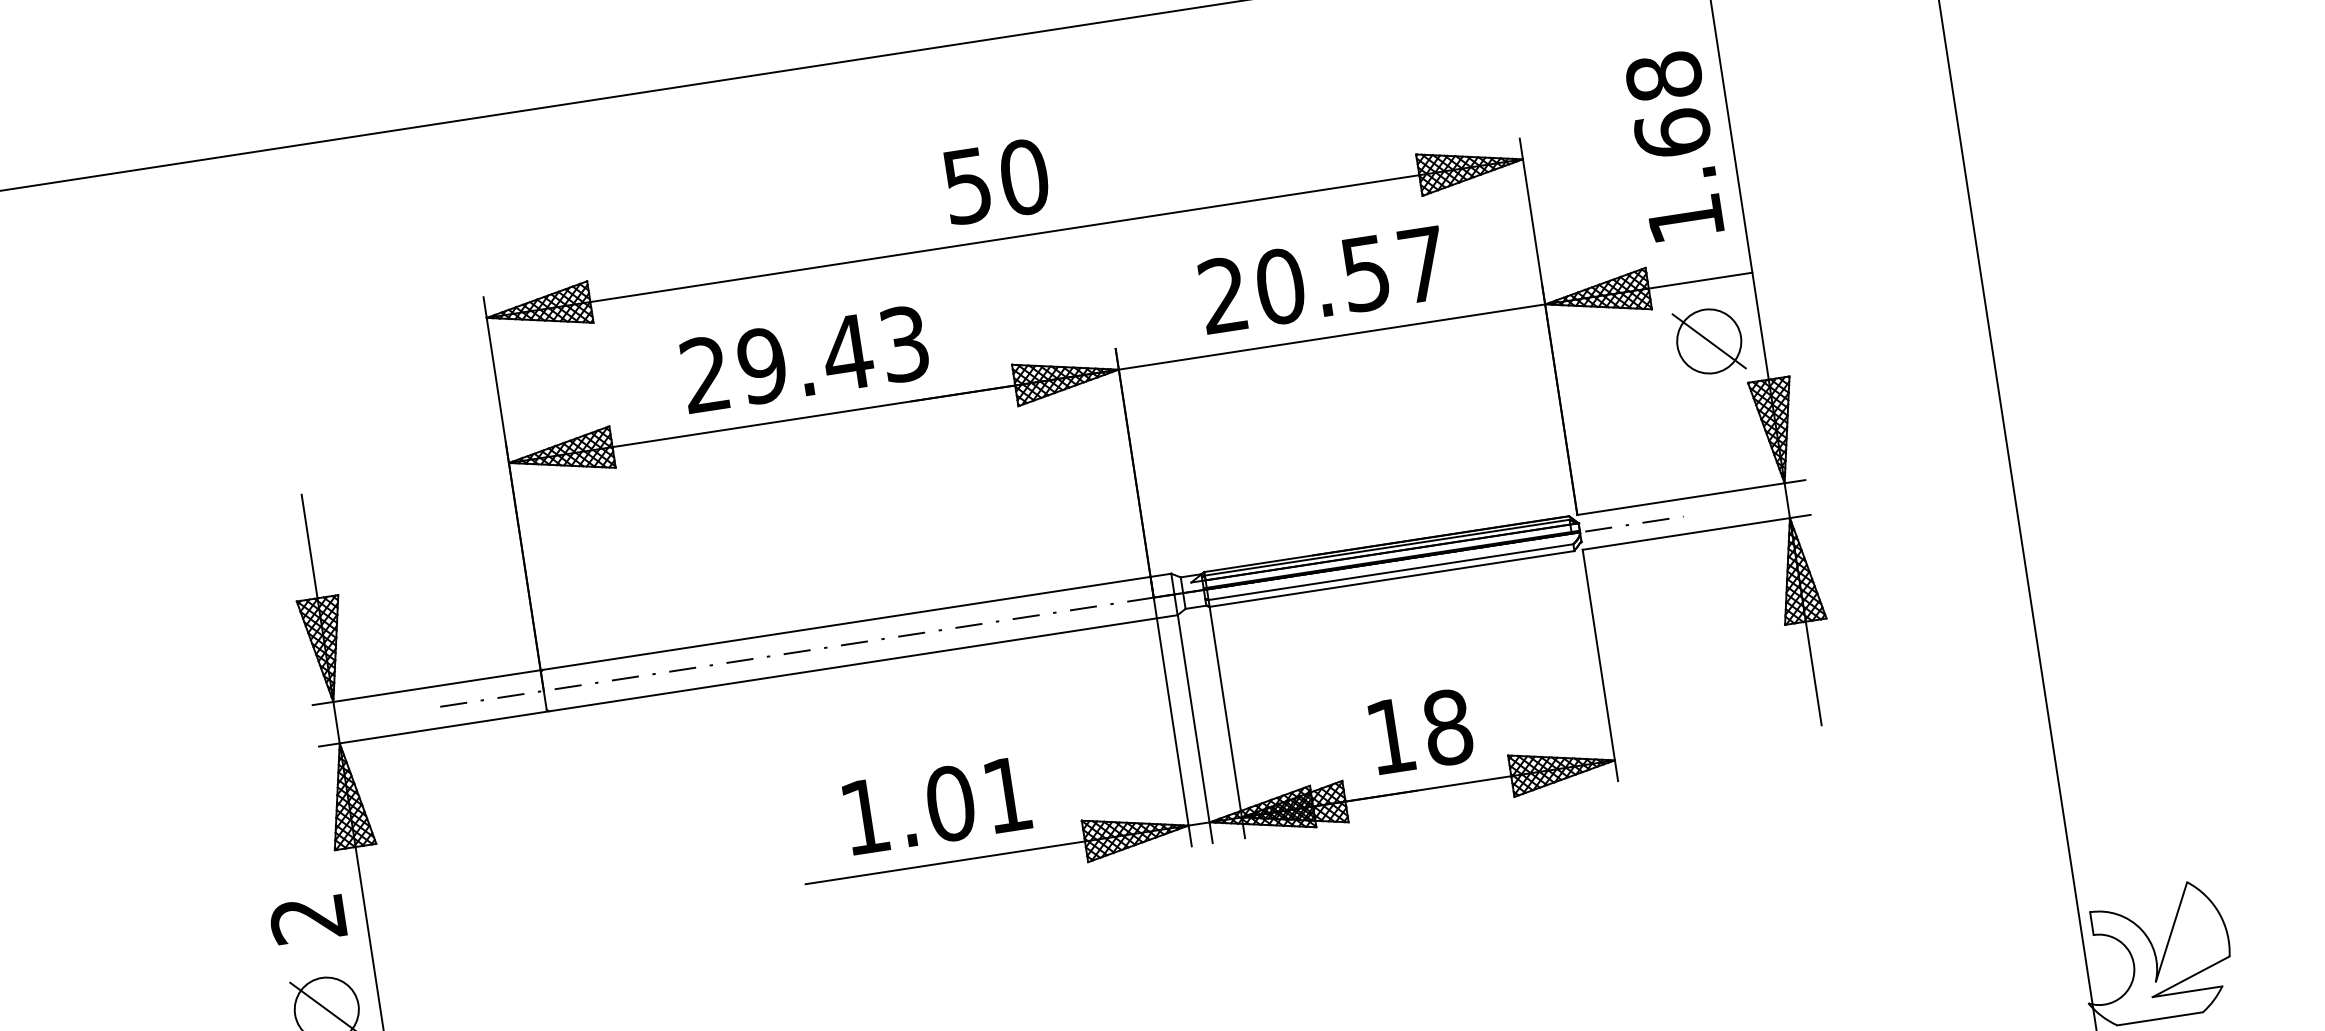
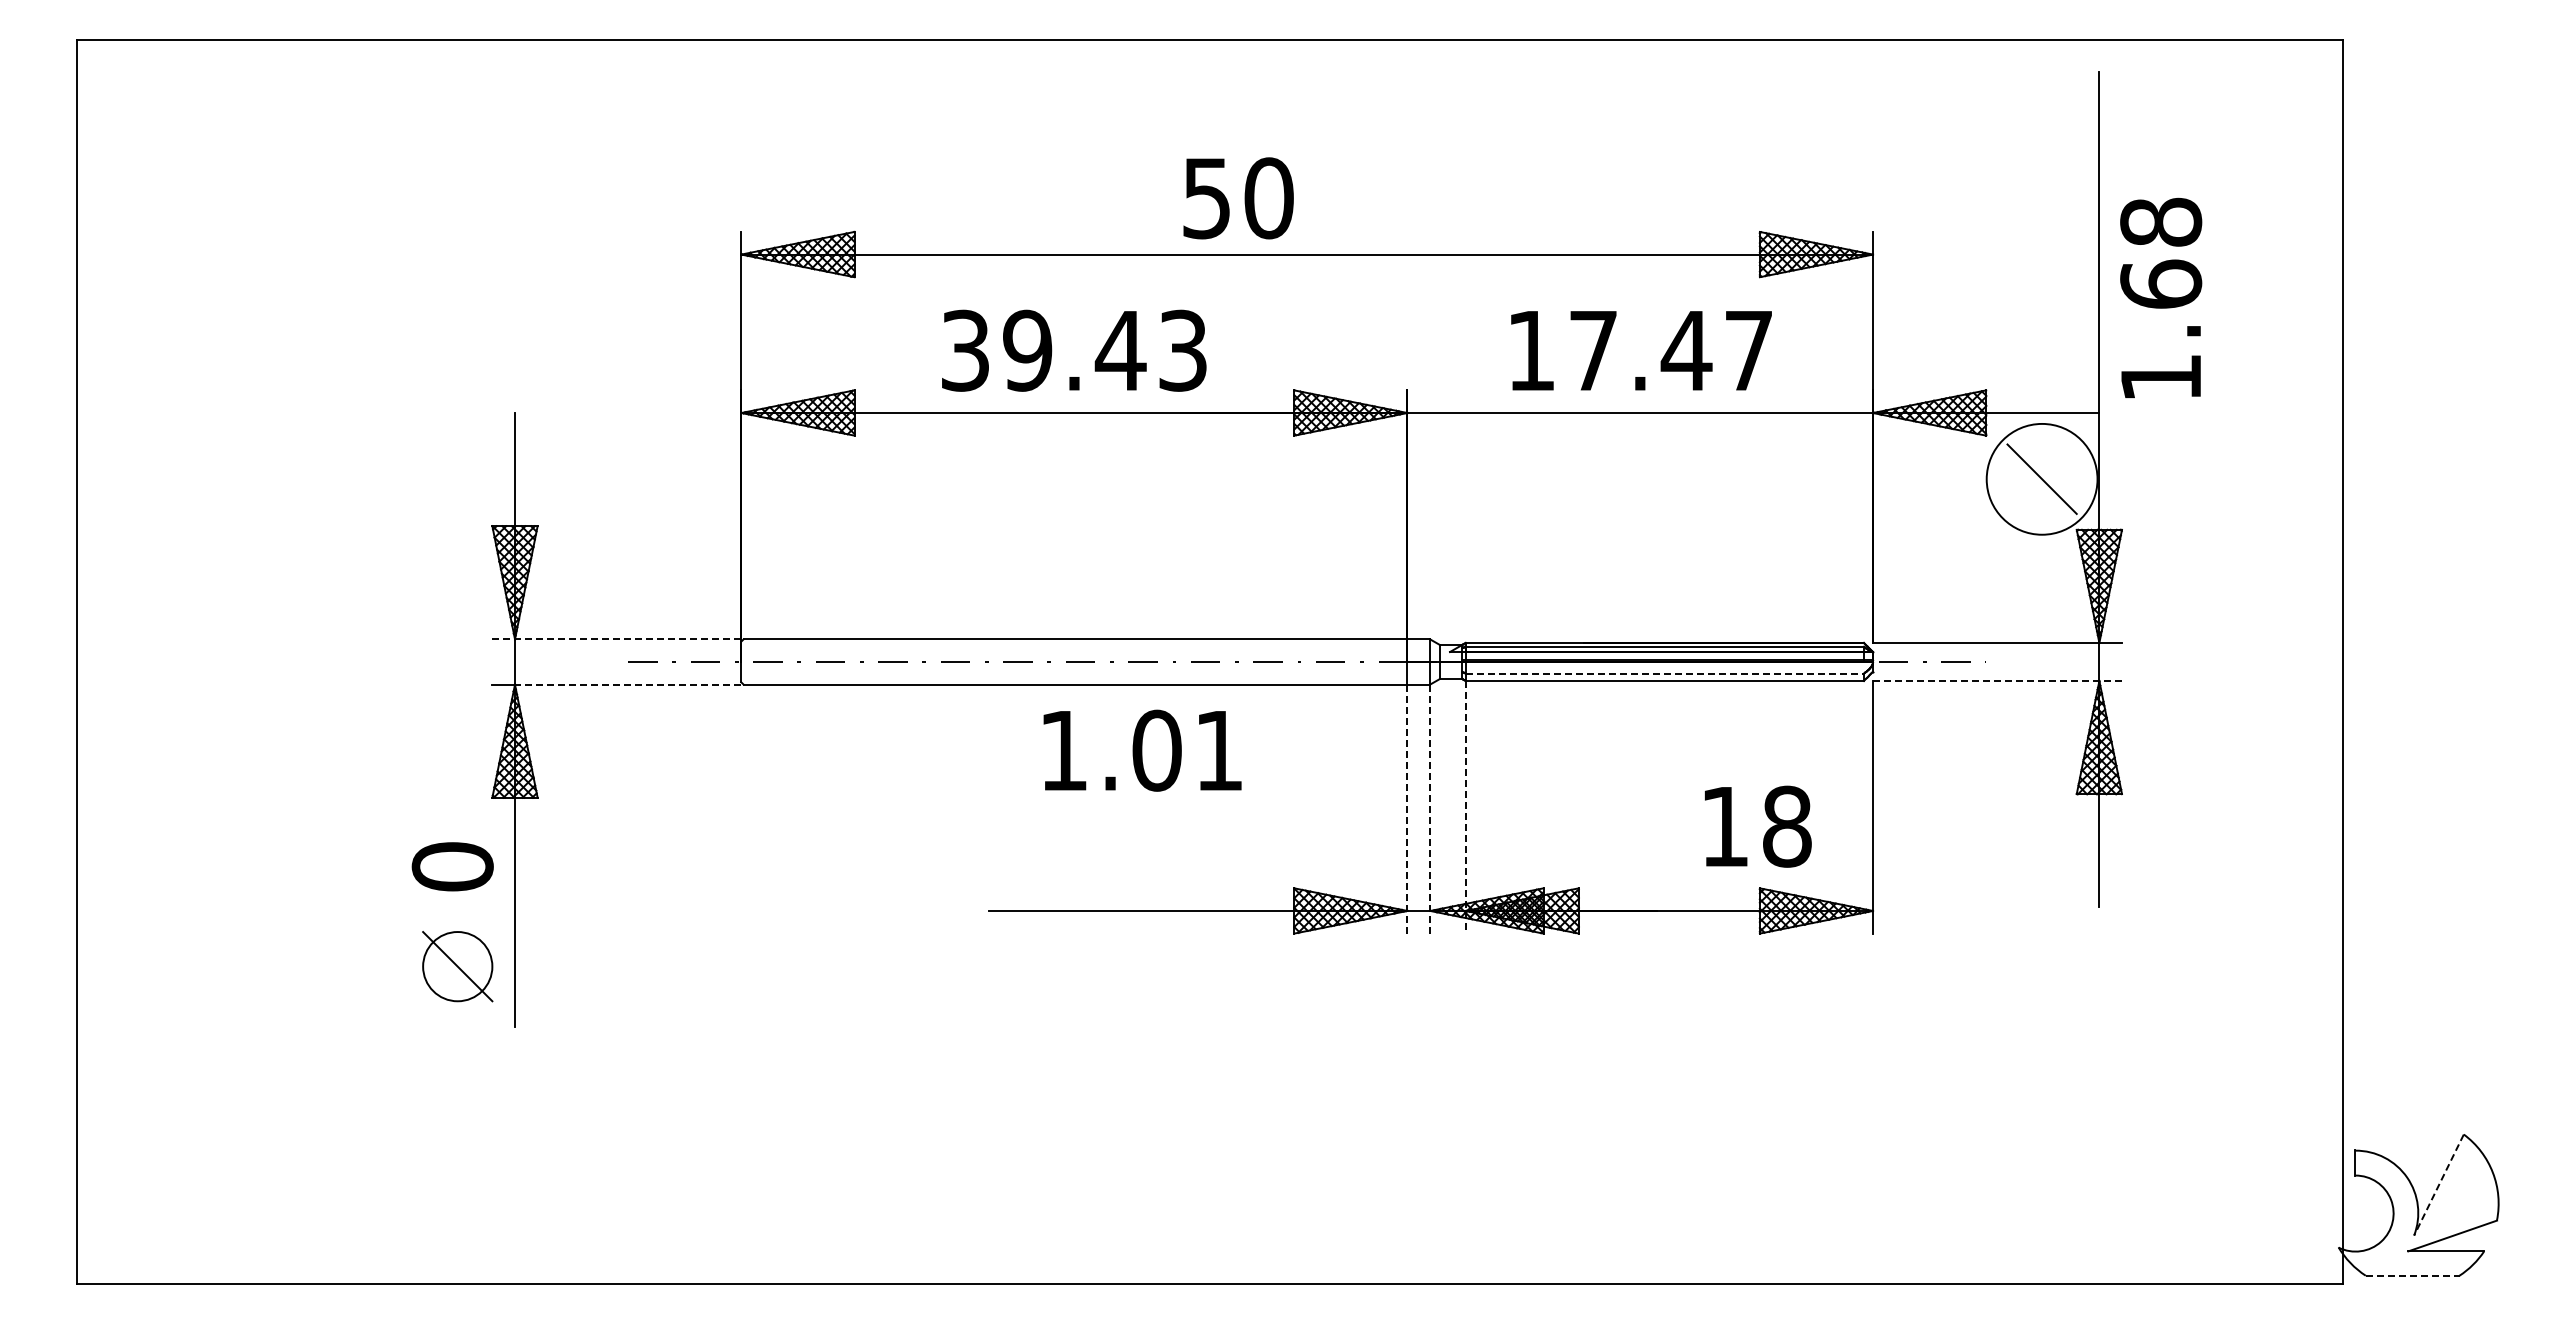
text: (1674, 145) -> (2161, 297), moved
text: (996, 181) -> (1238, 198), moved
text: (1295, 284) -> (1609, 350), 20.57 -> 17.47
circle: (1708, 340) -> (2041, 478), size x1.6
text: (704, 374) -> (964, 350), 29.43 -> 39.43
line: (1697, 532) -> (1998, 681), solid -> dashed
line: (1391, 572) -> (1665, 673), solid -> dashed
line: (427, 687) -> (617, 639), solid -> dashed
line: (1227, 722) -> (1465, 807), solid -> dashed
line: (442, 727) -> (627, 684), solid -> dashed
line: (1195, 728) -> (1430, 808), solid -> dashed
text: (1421, 731) -> (1758, 826), moved
line: (1174, 732) -> (1407, 809), solid -> dashed
text: (937, 805) -> (1142, 750), moved
text: (307, 918) -> (452, 866), 2 -> 0
line: (2171, 932) -> (2438, 1185), solid -> dashed
line: (2159, 1018) -> (2412, 1275), solid -> dashed

